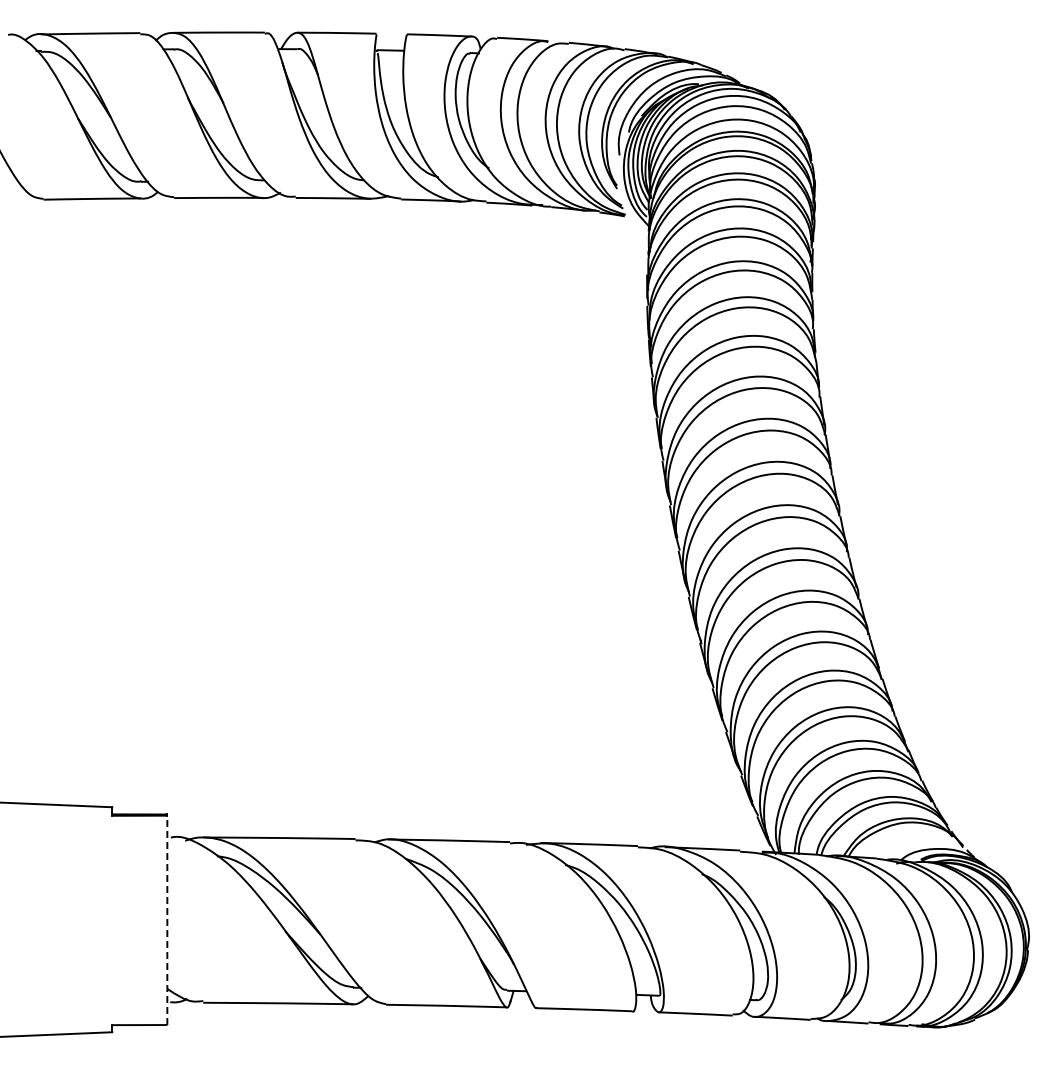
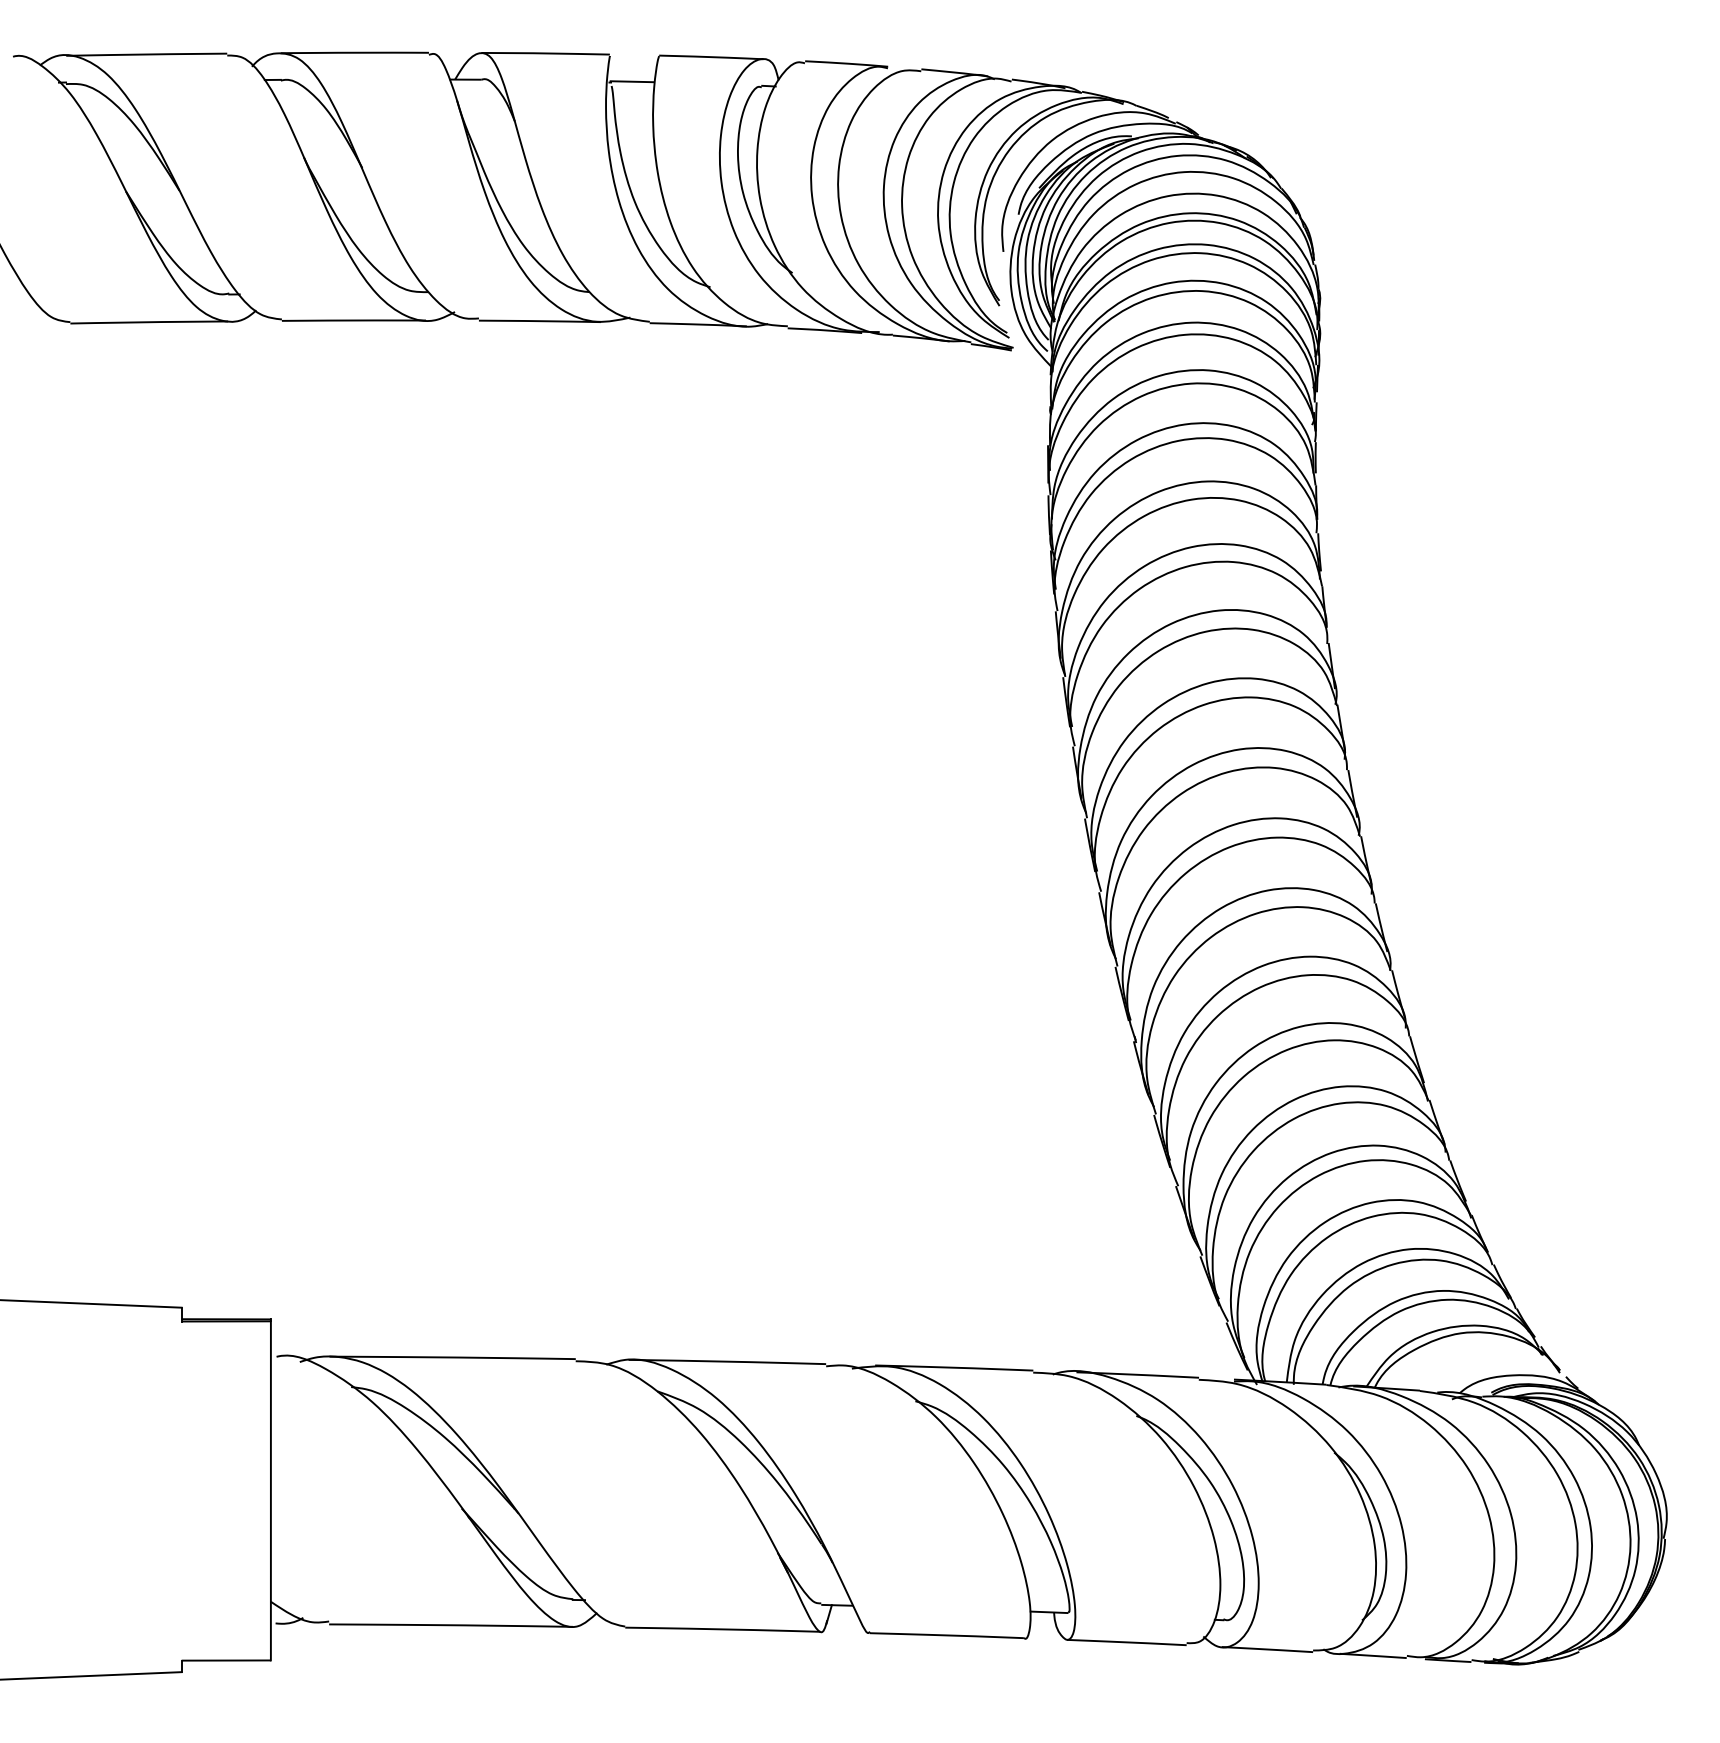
line: (167, 920) -> (271, 1491), dashed -> solid

